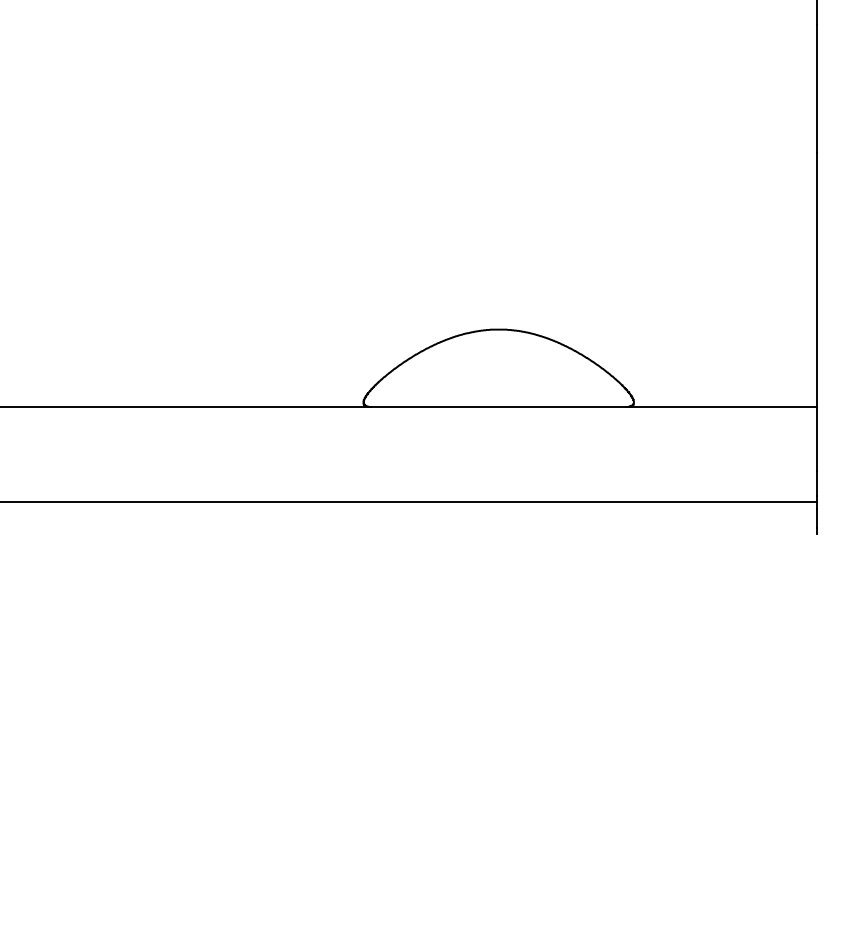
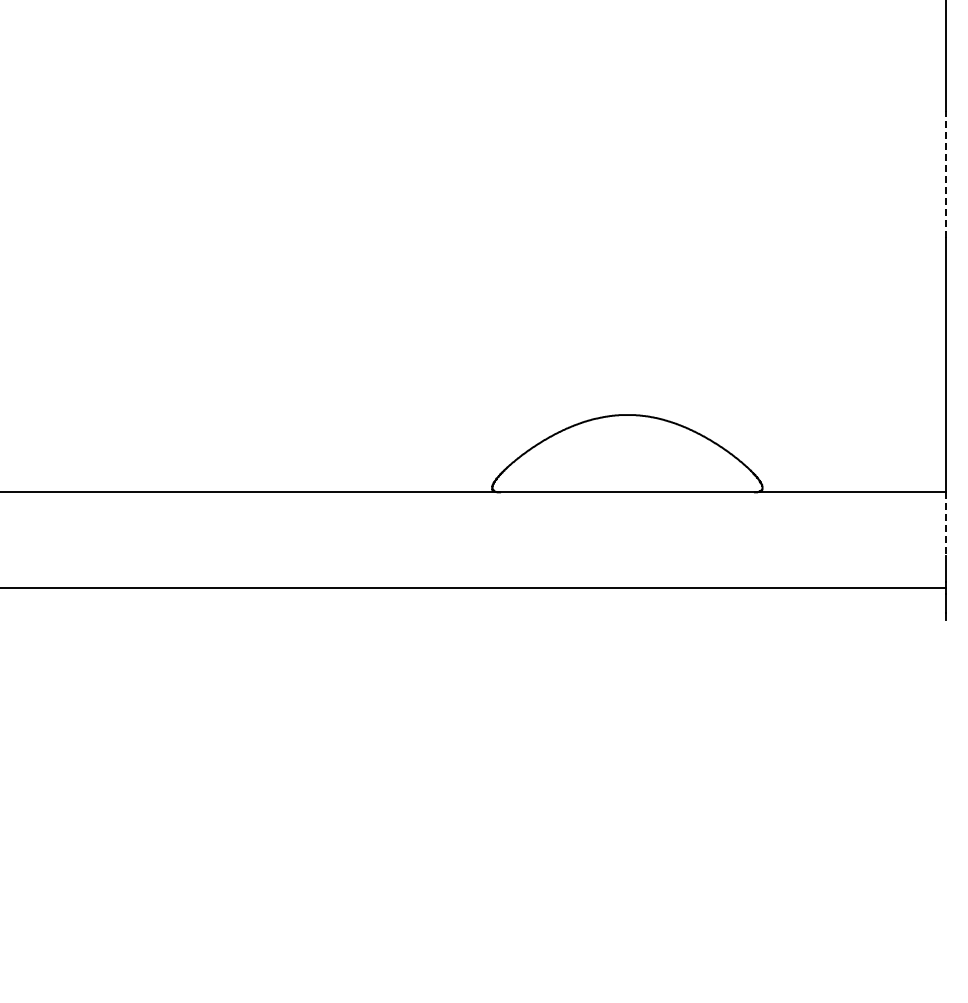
line: (816, 89) -> (945, 174), solid -> dashed
line: (816, 439) -> (945, 524), solid -> dashed

